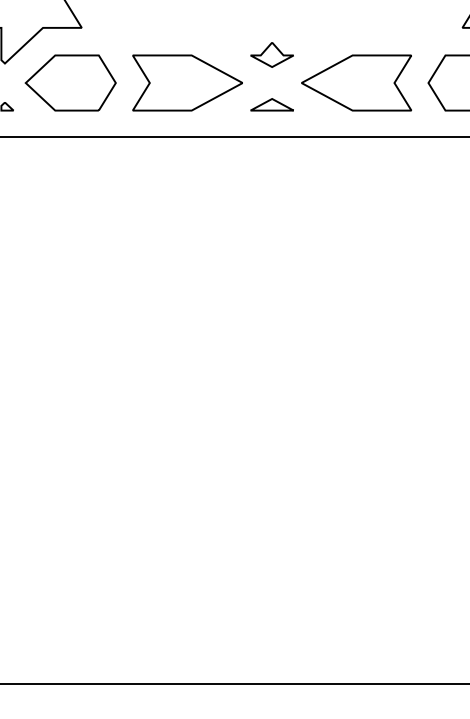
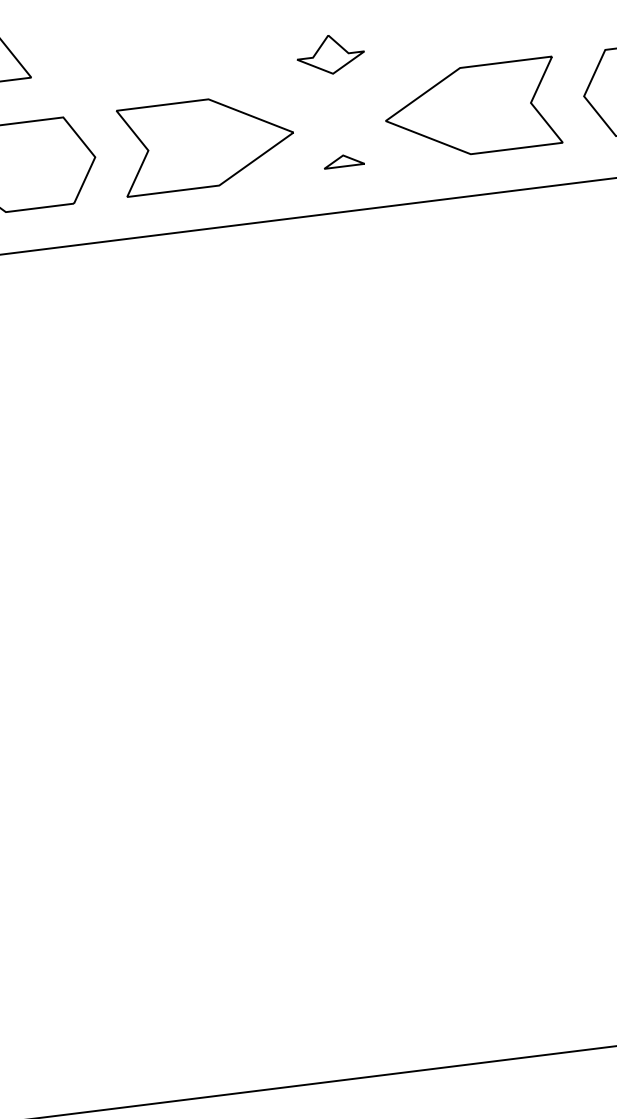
part: (271, 54) -> (329, 54), moved
part: (271, 104) -> (342, 160), size x0.6

